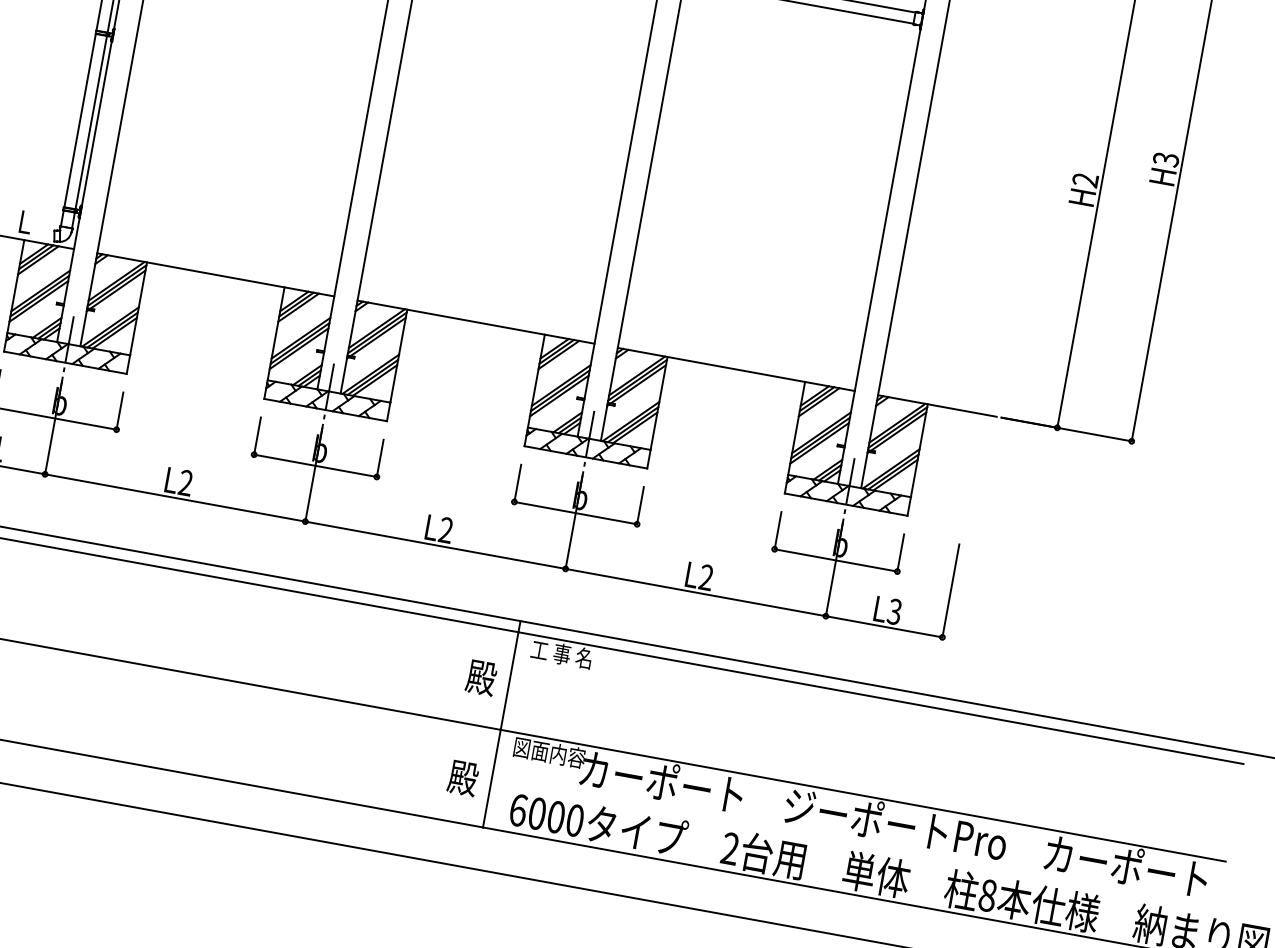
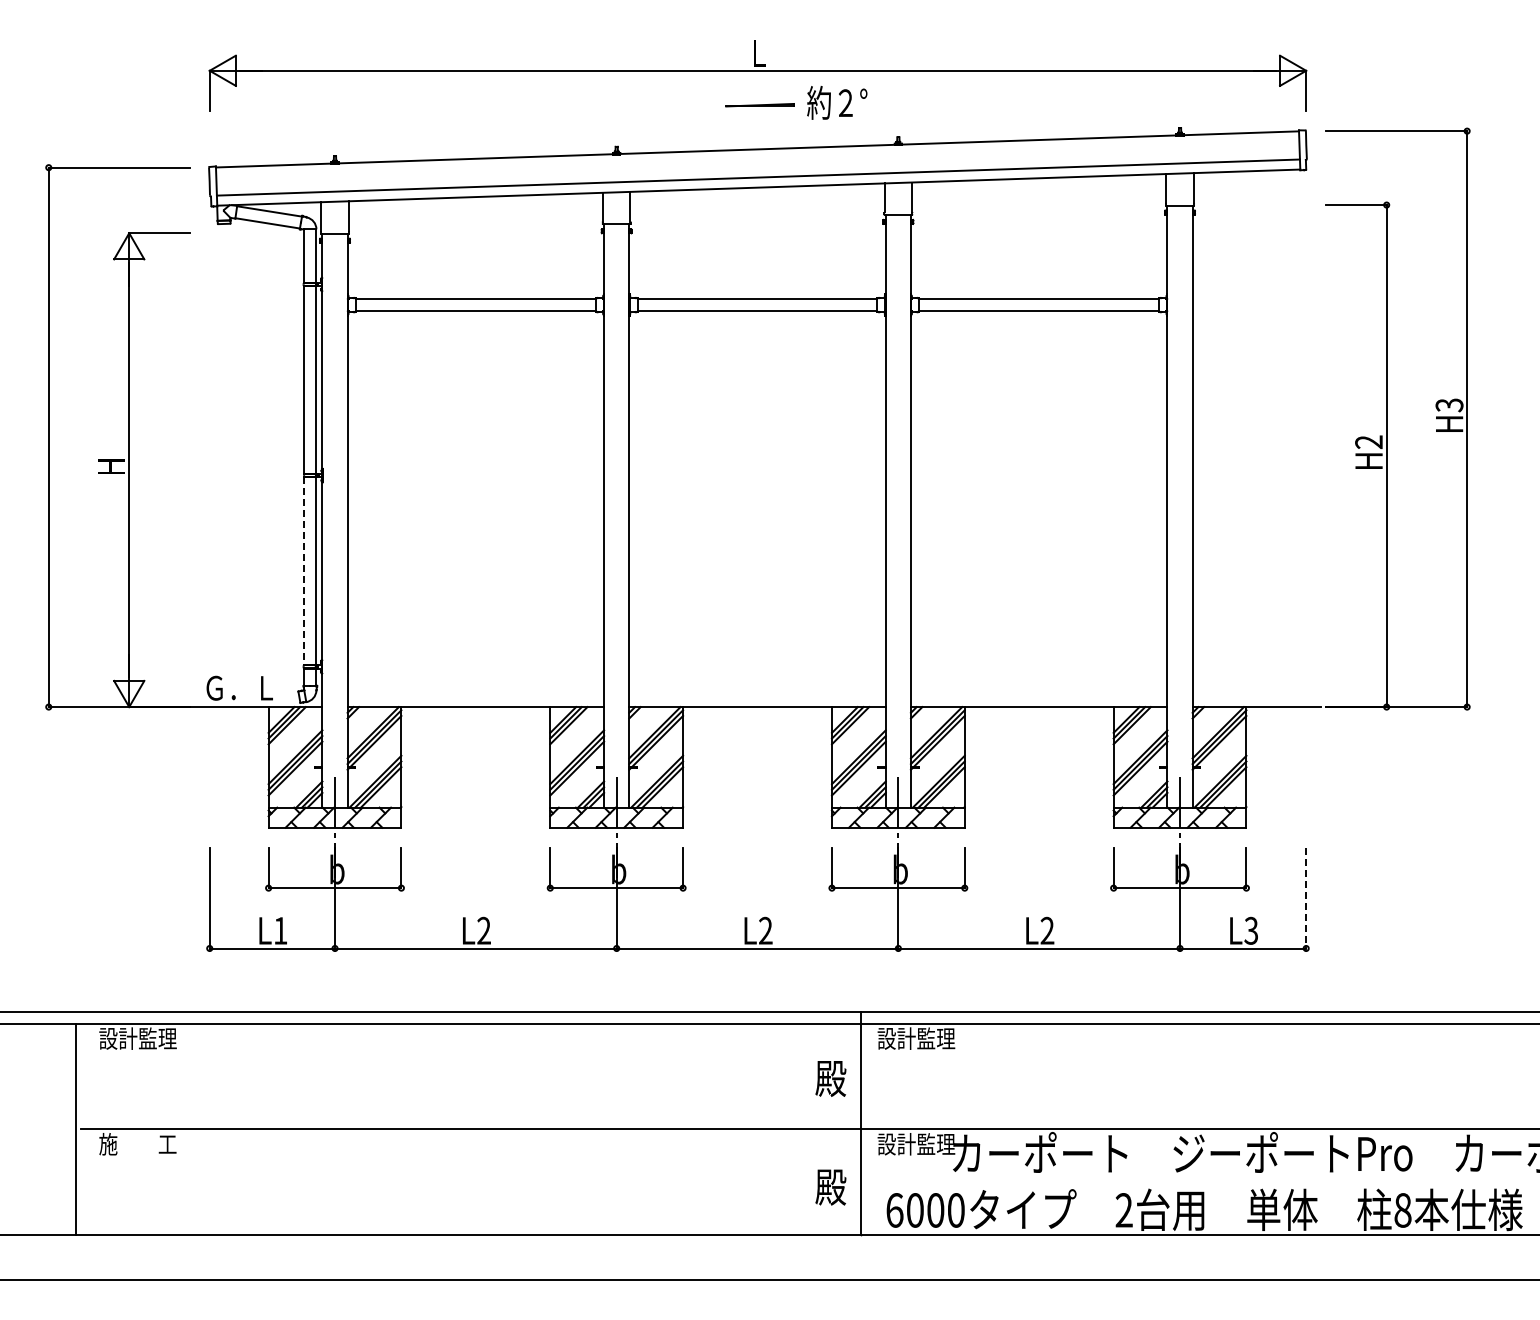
line: (80, 120) -> (304, 571), solid -> dashed
line: (951, 591) -> (1306, 898), solid -> dashed
text: (567, 655) -> (916, 1038), 工 事 名 -> 設計監理
text: (549, 752) -> (916, 1143), 図面内容 -> 設計監理

